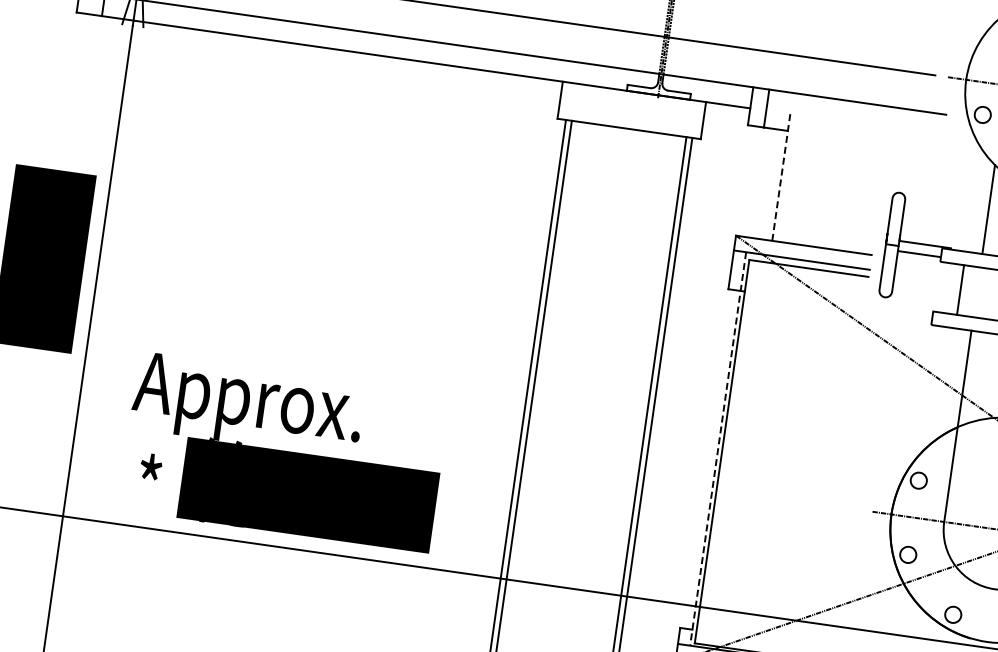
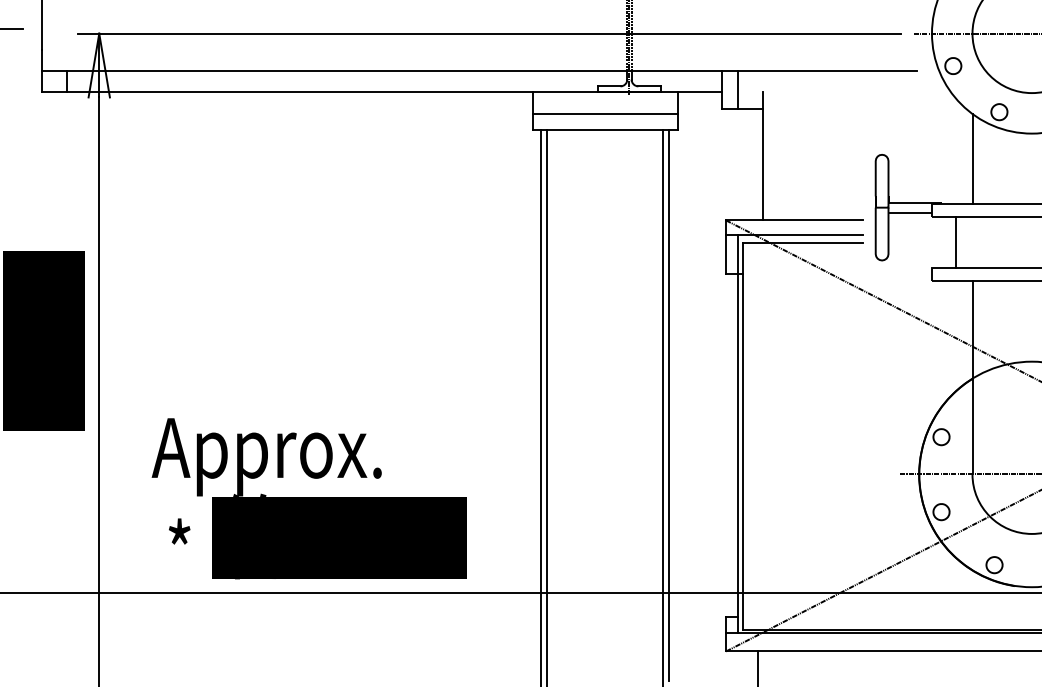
line: (630, 112) -> (604, 113), added
line: (781, 176) -> (762, 155), dashed -> solid
line: (718, 449) -> (738, 434), dashed -> solid

